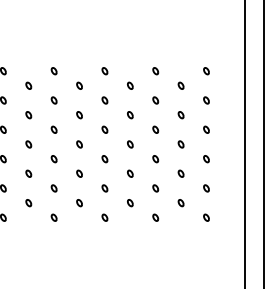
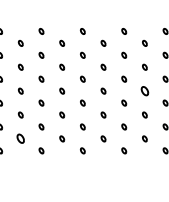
part: (180, 144) -> (144, 91), size x1.6
part: (28, 203) -> (20, 139), size x1.6

